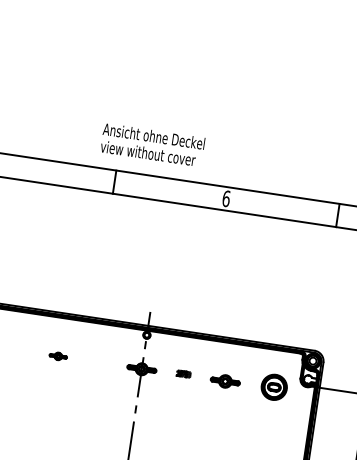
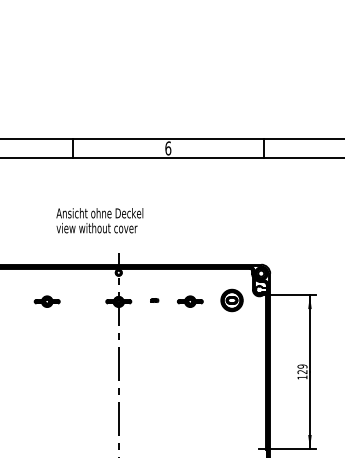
text: (152, 144) -> (99, 220), moved
part: (57, 356) -> (46, 301), size x1.67
part: (183, 373) -> (154, 300), size x0.62

